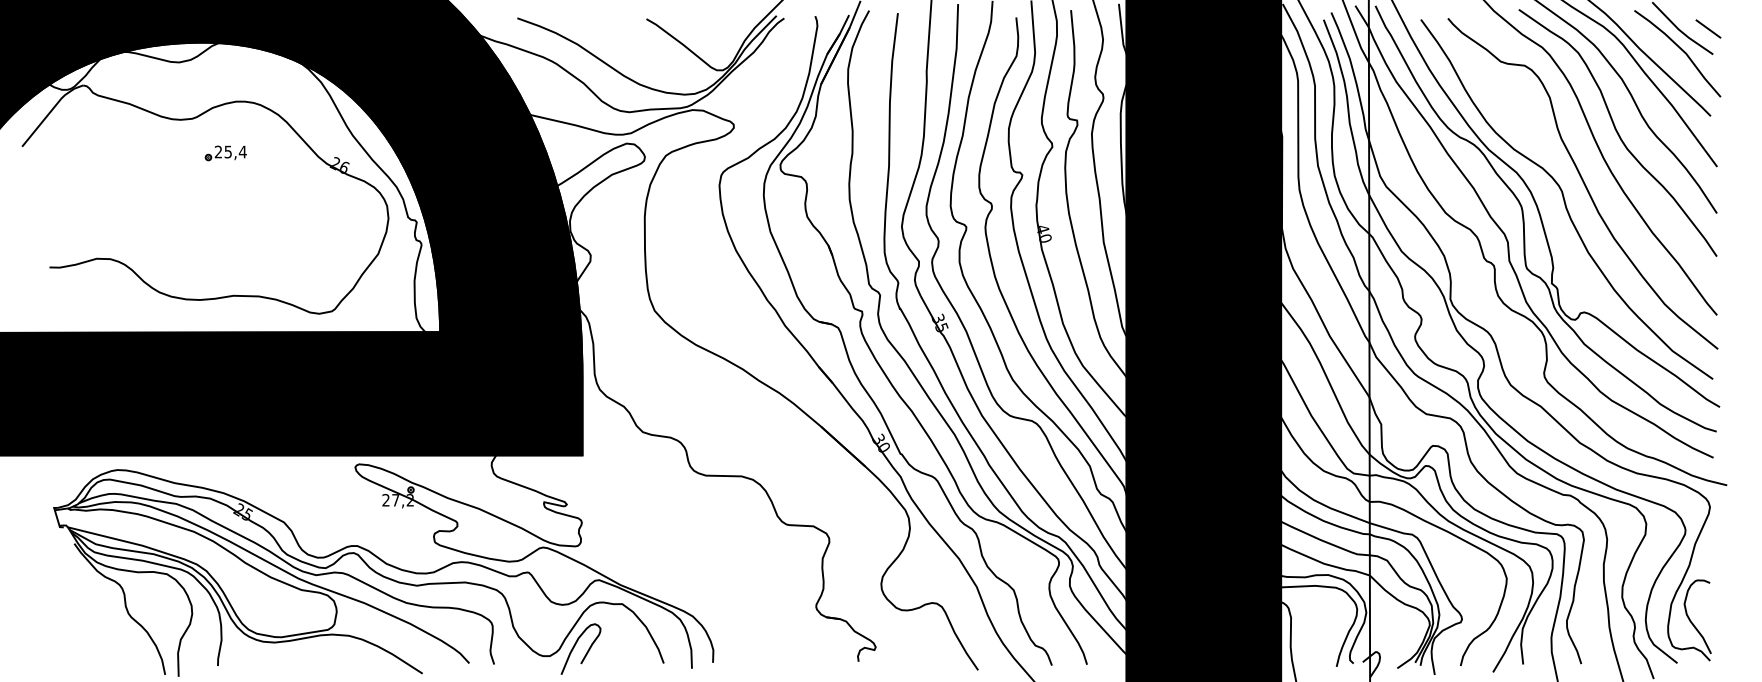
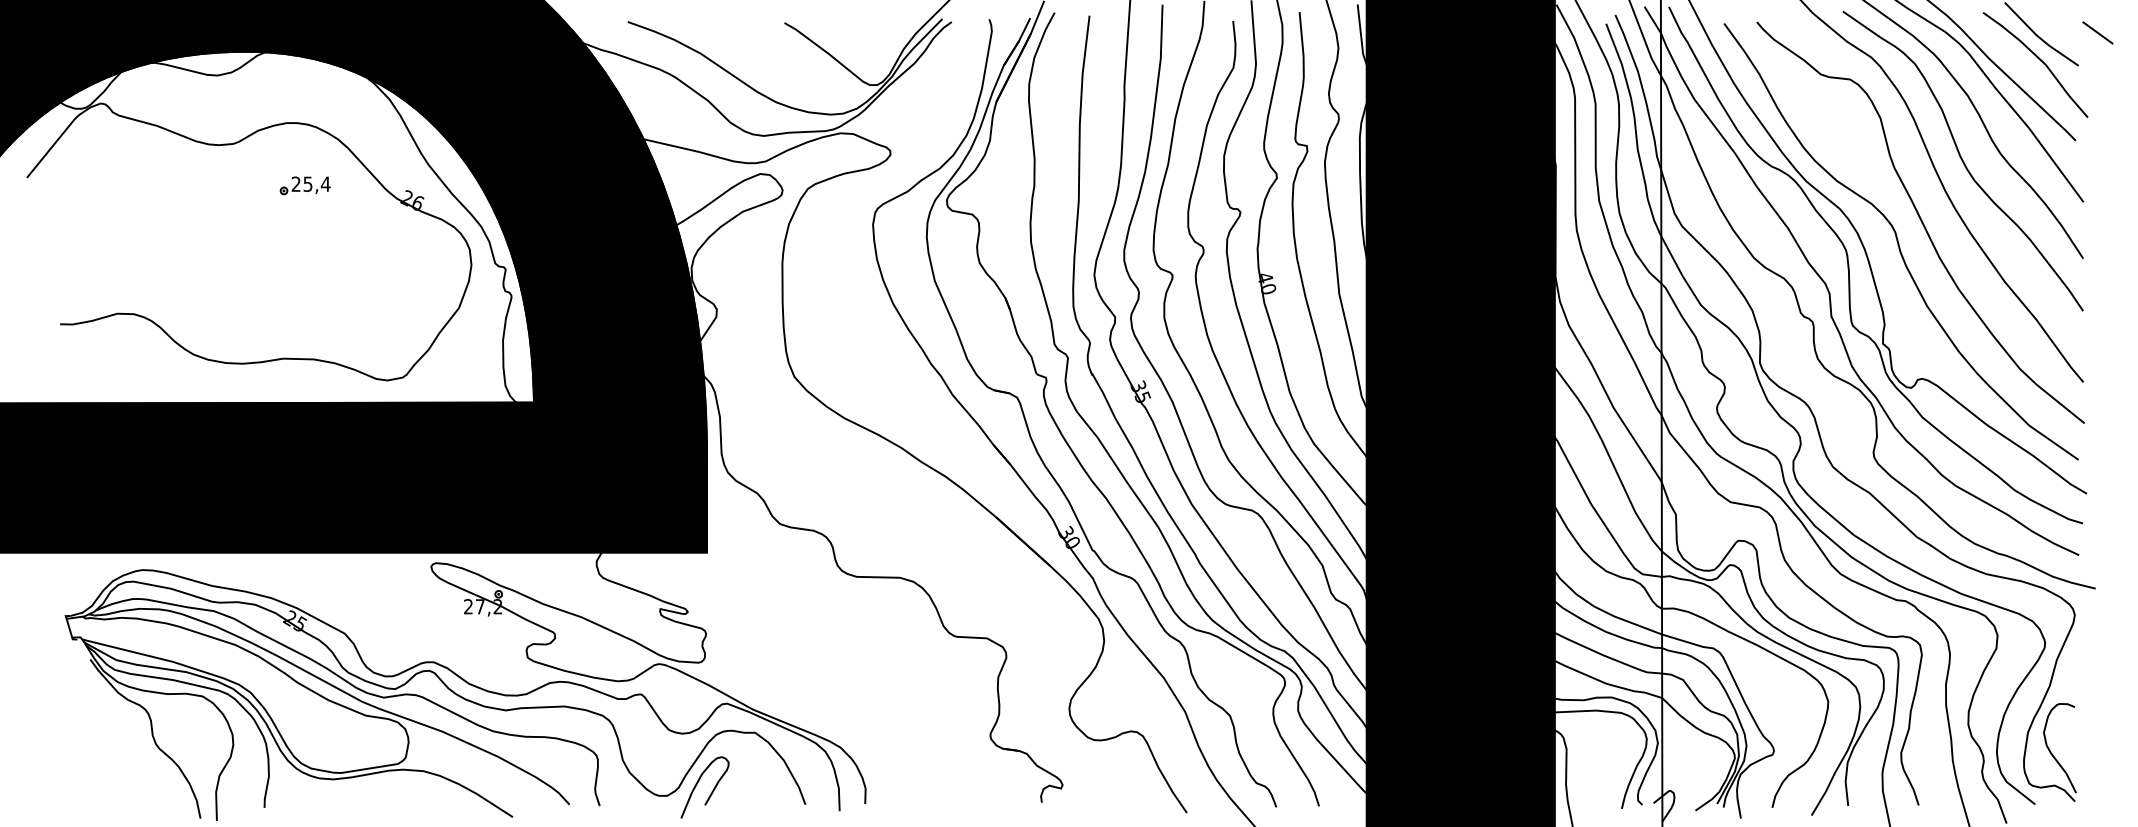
line: (1708, 28) -> (2097, 32), moved
part: (225, 153) -> (304, 185), moved

